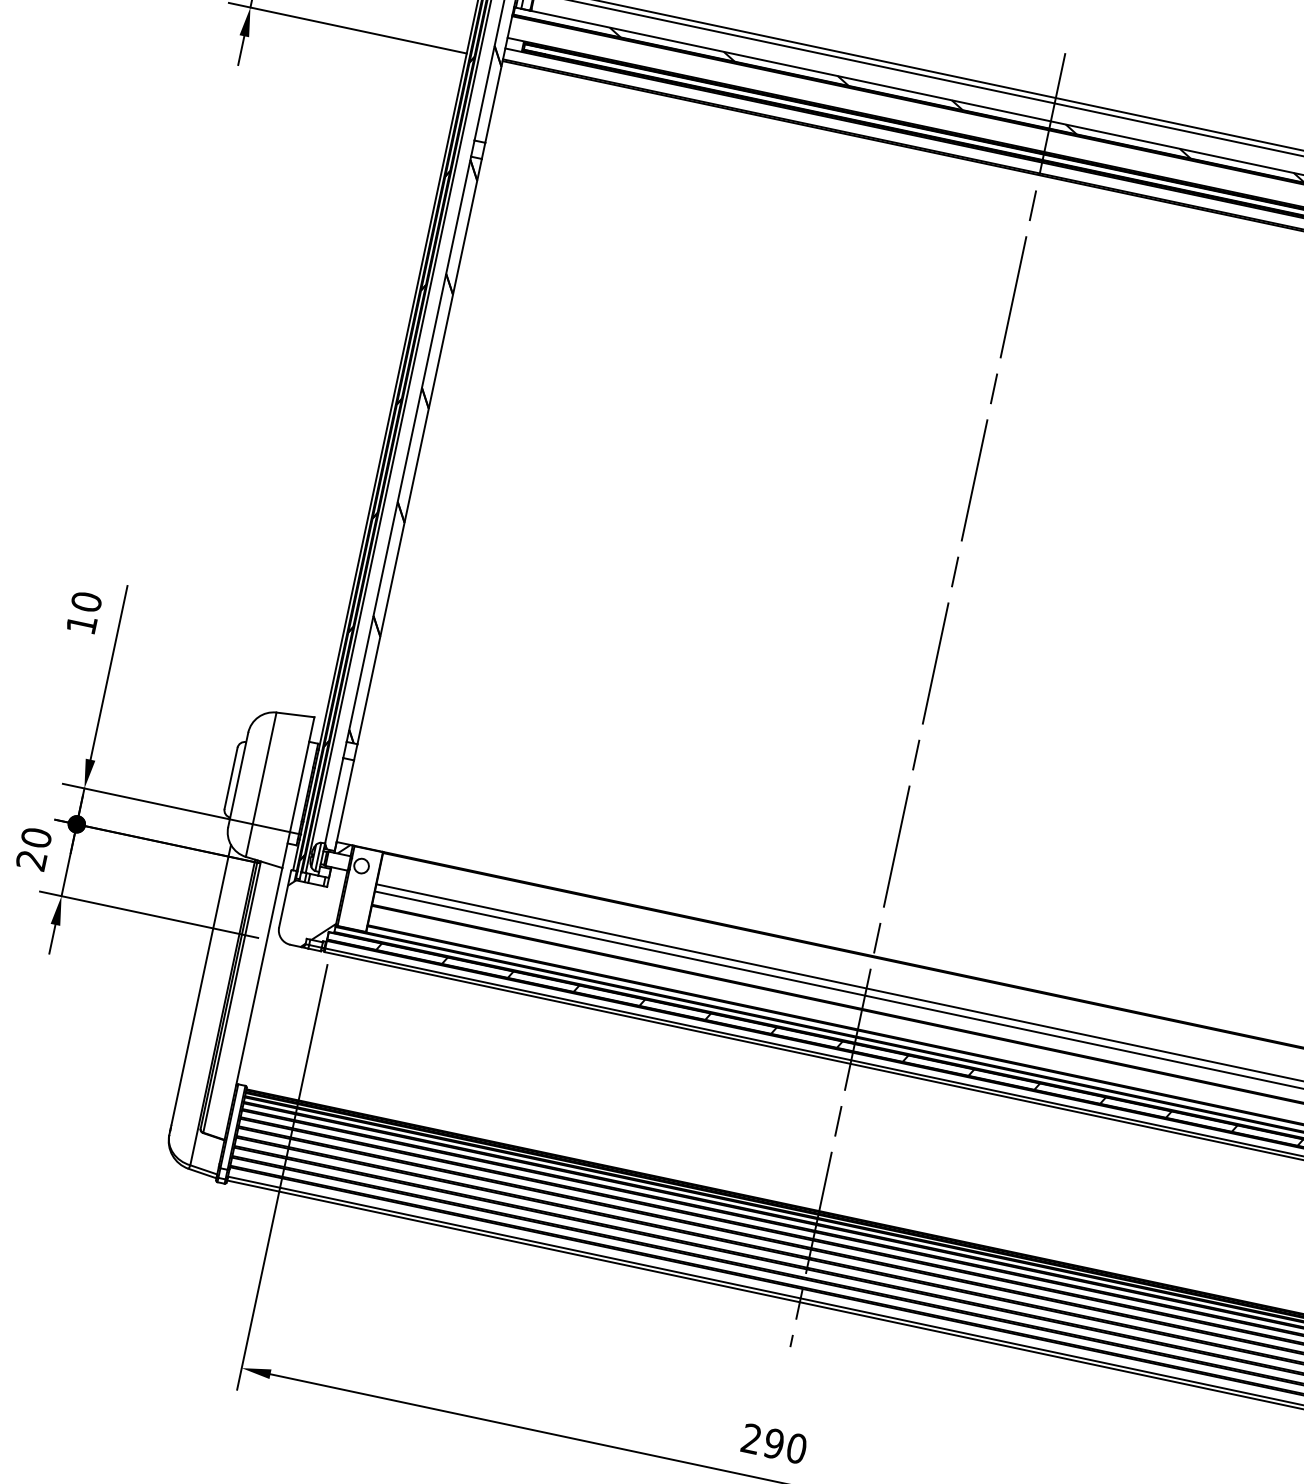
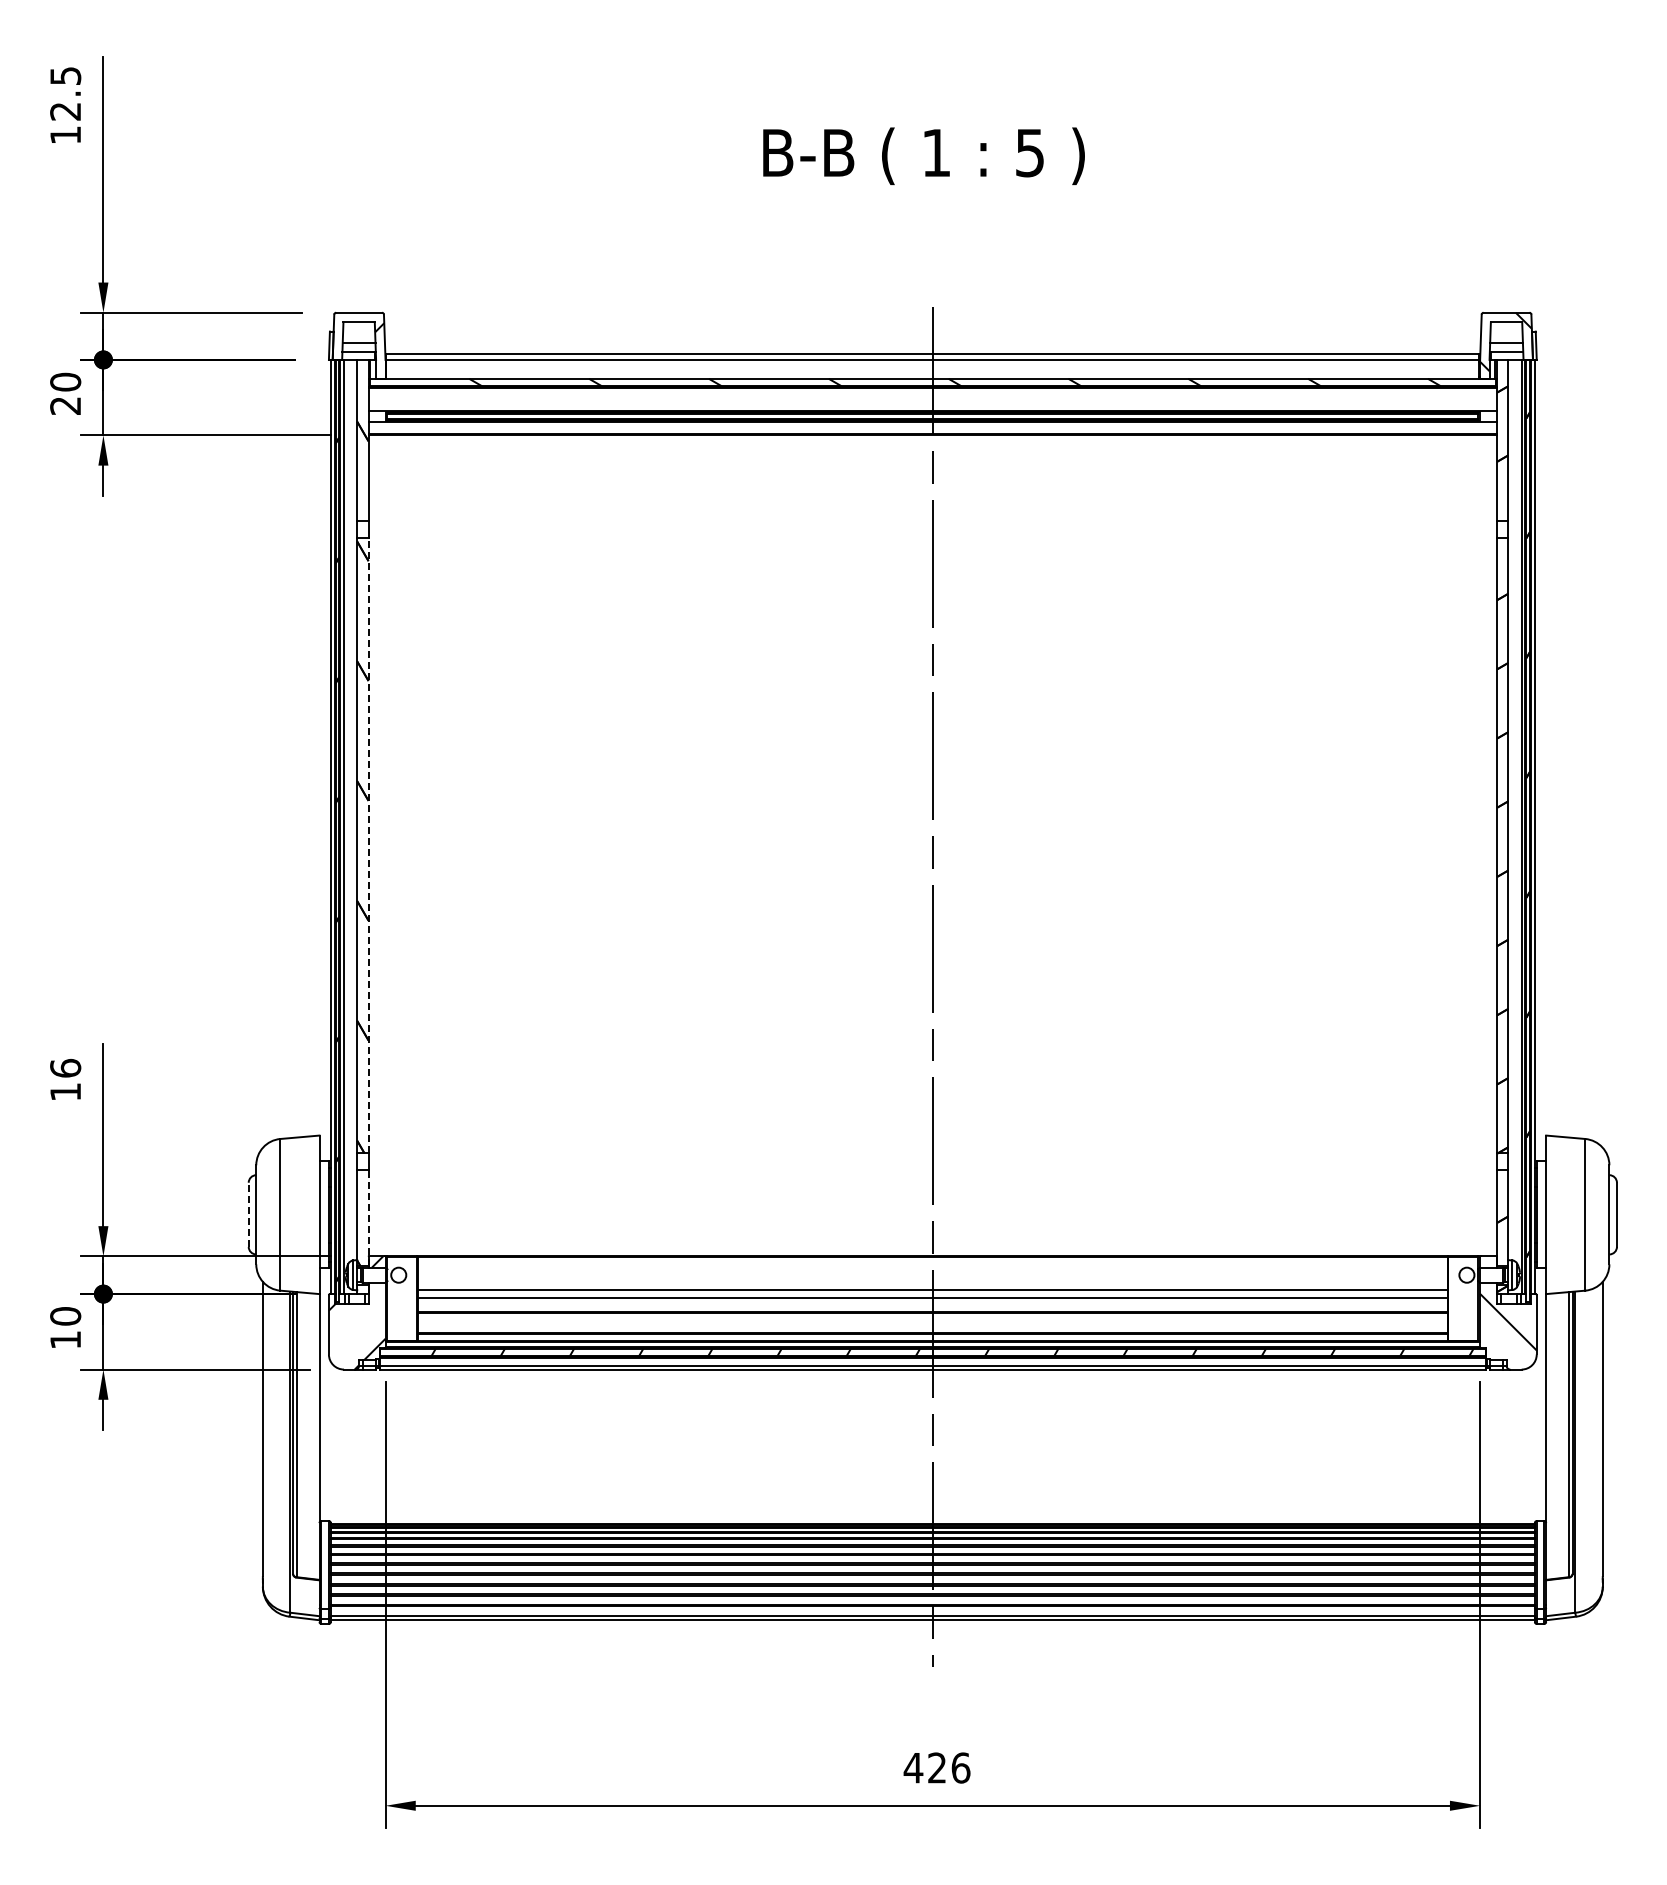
line: (419, 451) -> (368, 845), solid -> dashed
text: (86, 601) -> (65, 1067), 10 -> 16
line: (230, 777) -> (248, 1214), solid -> dashed
line: (344, 806) -> (368, 1218), solid -> dashed
text: (31, 860) -> (65, 1340), 20 -> 10
text: (773, 1443) -> (936, 1767), 290 -> 426

